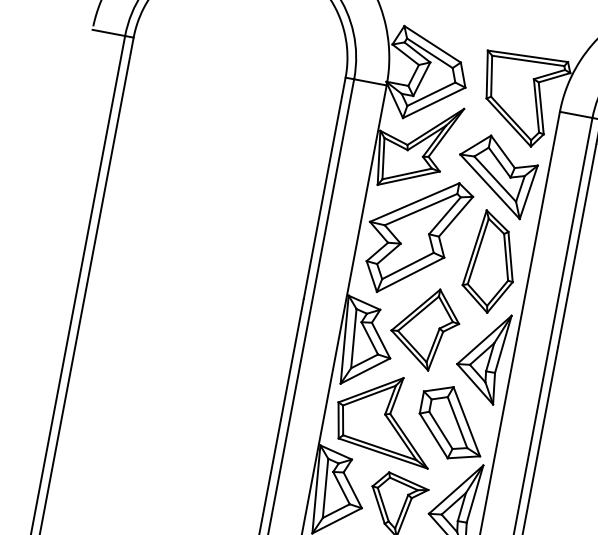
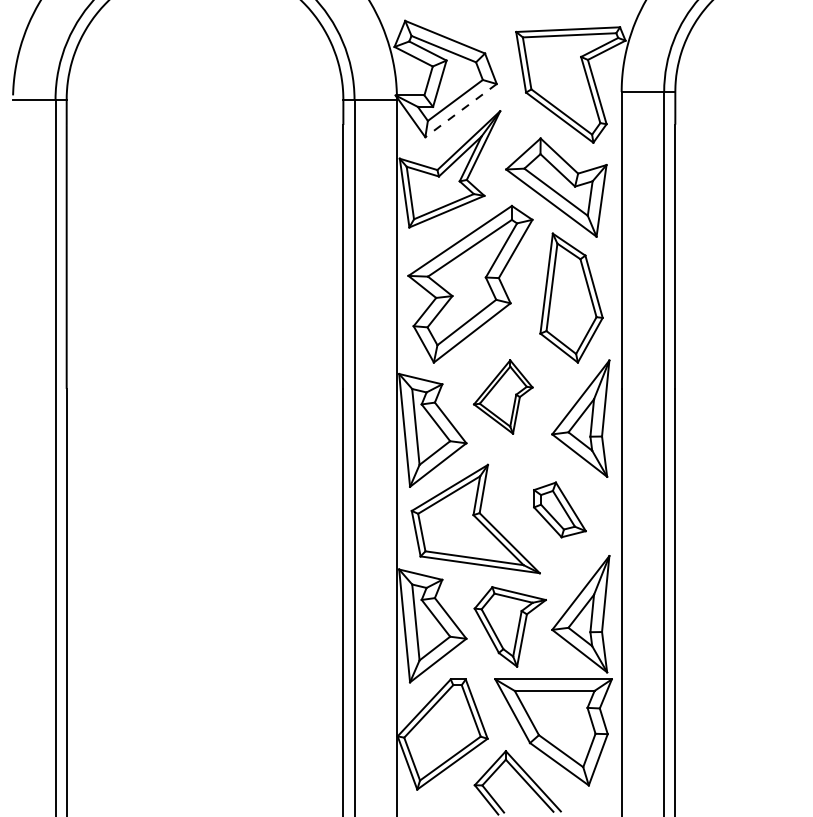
line: (434, 102) -> (461, 110), solid -> dashed
part: (425, 327) -> (503, 396), size x0.7
part: (451, 422) -> (559, 509), size x0.6

